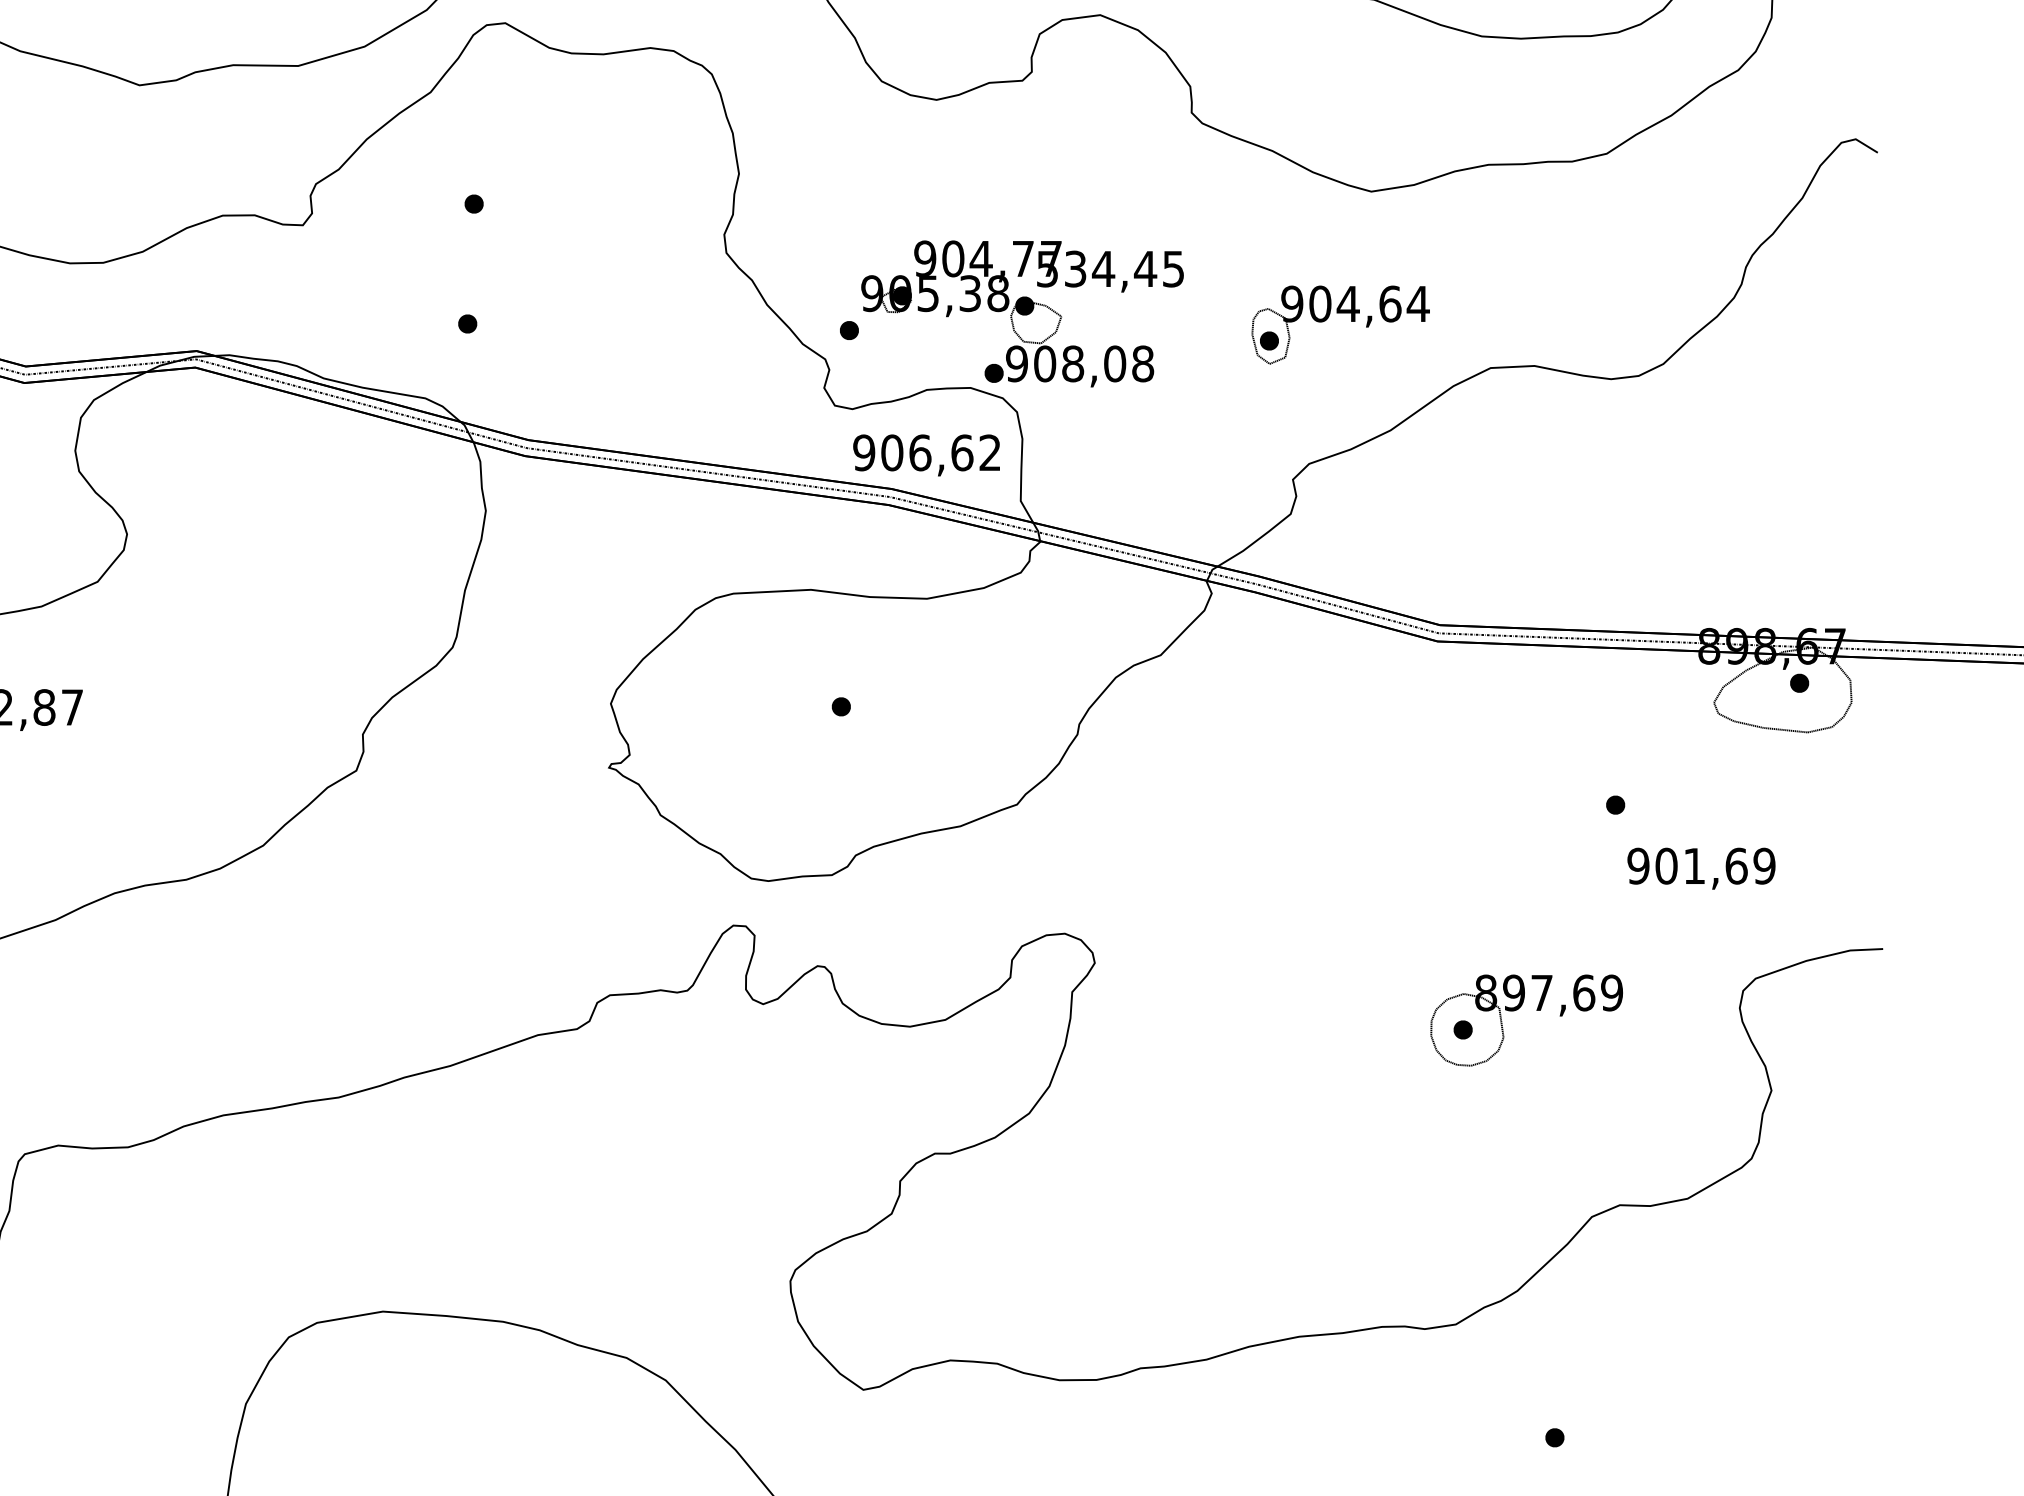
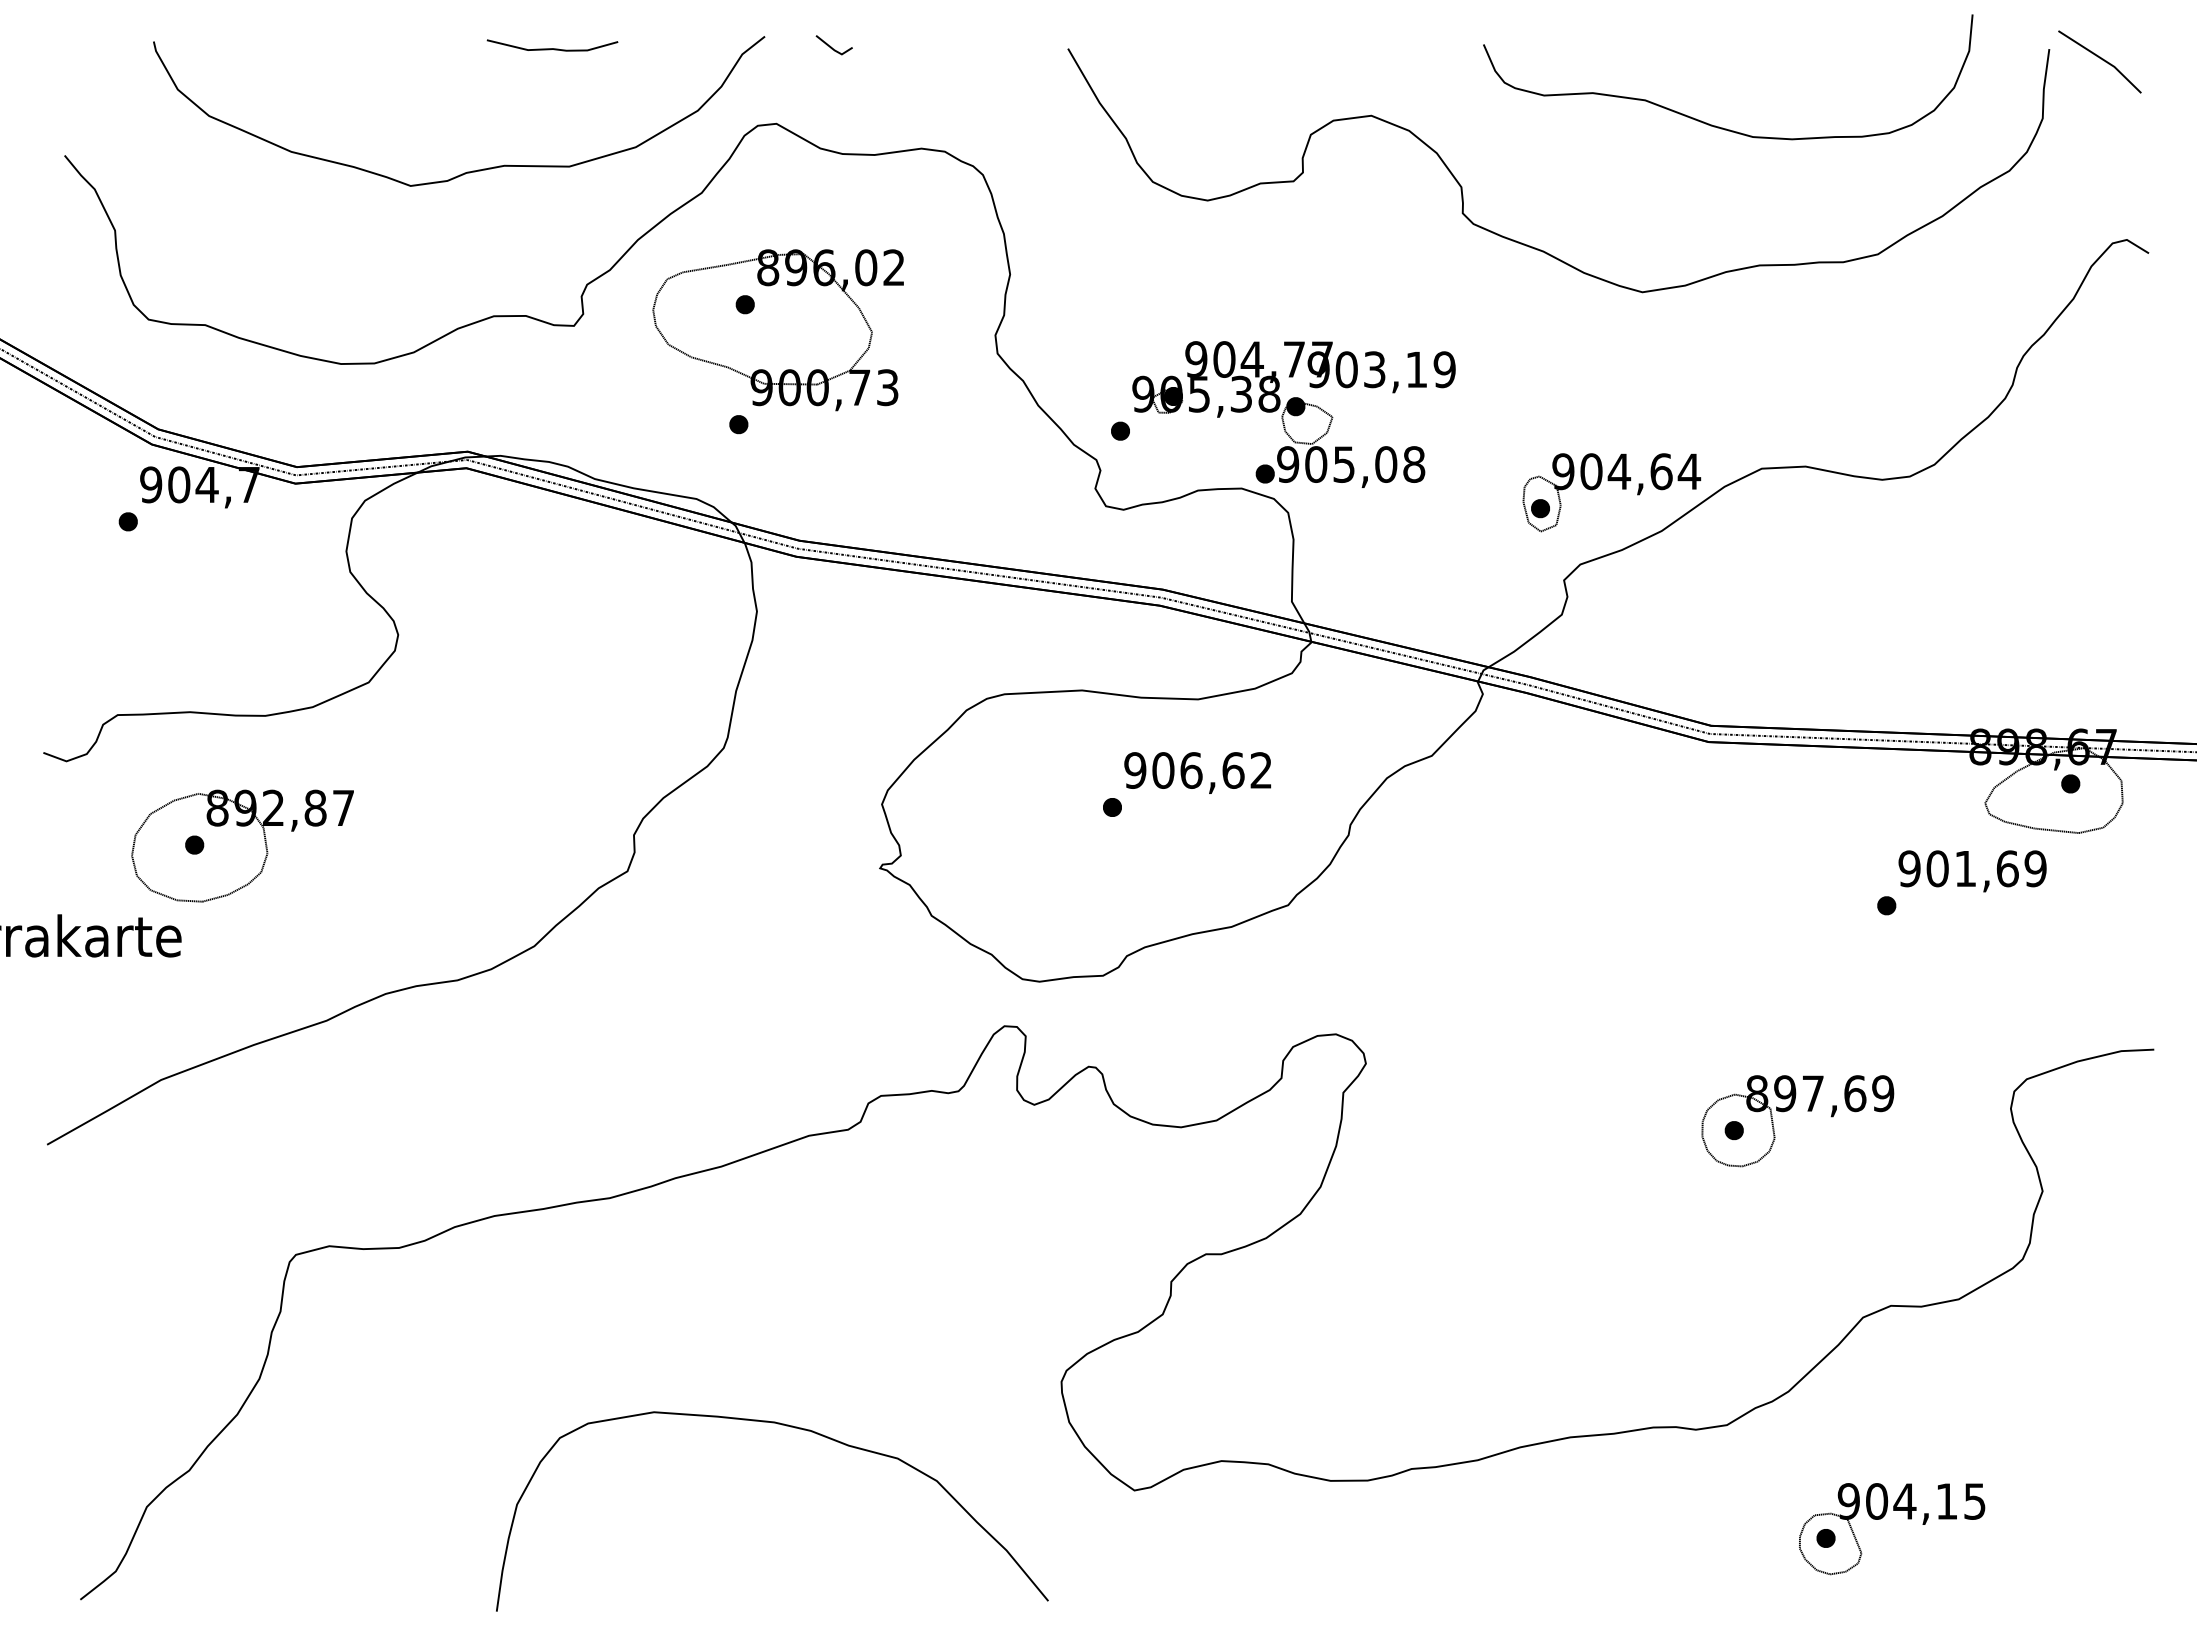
part: (506, 229) -> (777, 330), added
text: (1110, 268) -> (1381, 369), 534,45 -> 903,19
part: (1340, 313) -> (1611, 481), moved
text: (1073, 363) -> (1344, 464), 908,08 -> 905,08
text: (926, 454) -> (1197, 772), moved
text: (1701, 868) -> (1972, 871), moved
part: (1611, 1417) -> (1882, 1518), added

